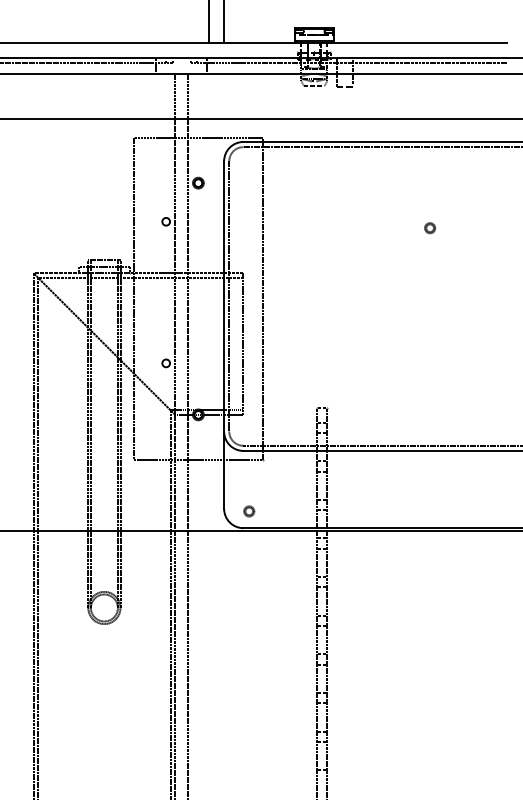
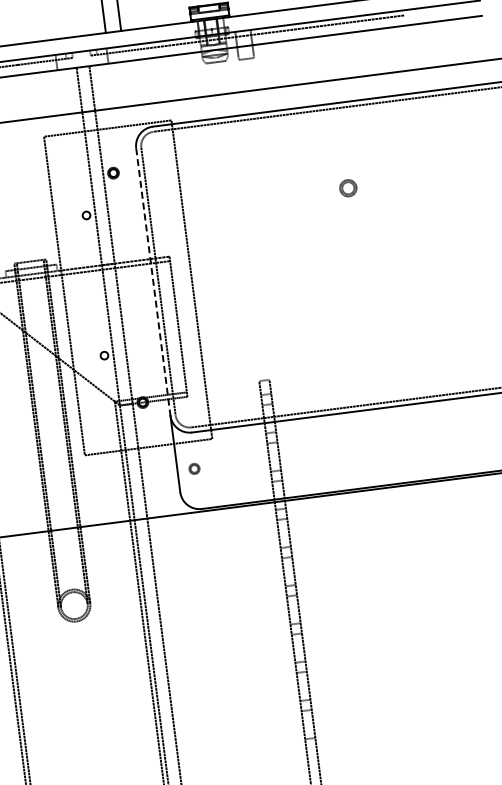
part: (430, 228) -> (349, 188), size x1.6
line: (224, 296) -> (153, 282), solid -> dashed
part: (249, 511) -> (194, 468), moved

